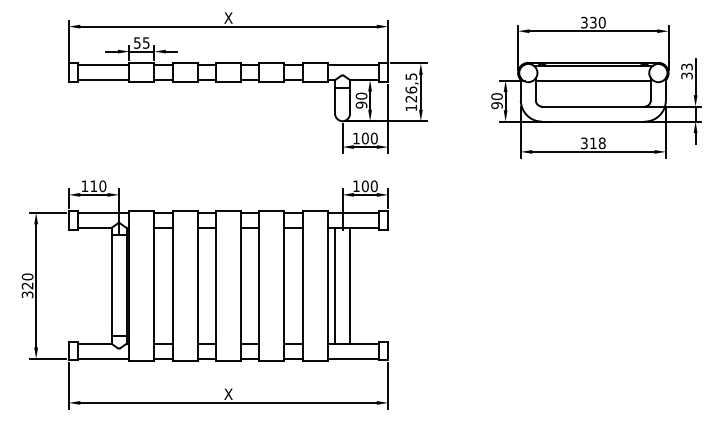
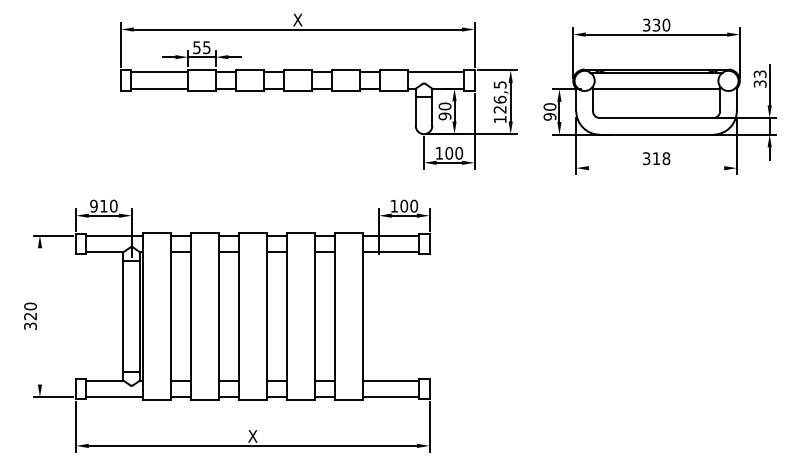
part: (247, 82) -> (318, 91), moved
line: (593, 152) -> (656, 168), removed
text: (84, 185) -> (93, 205), 110 -> 910
line: (35, 285) -> (39, 316), removed
line: (334, 285) -> (370, 316), removed
line: (350, 285) -> (387, 316), removed

